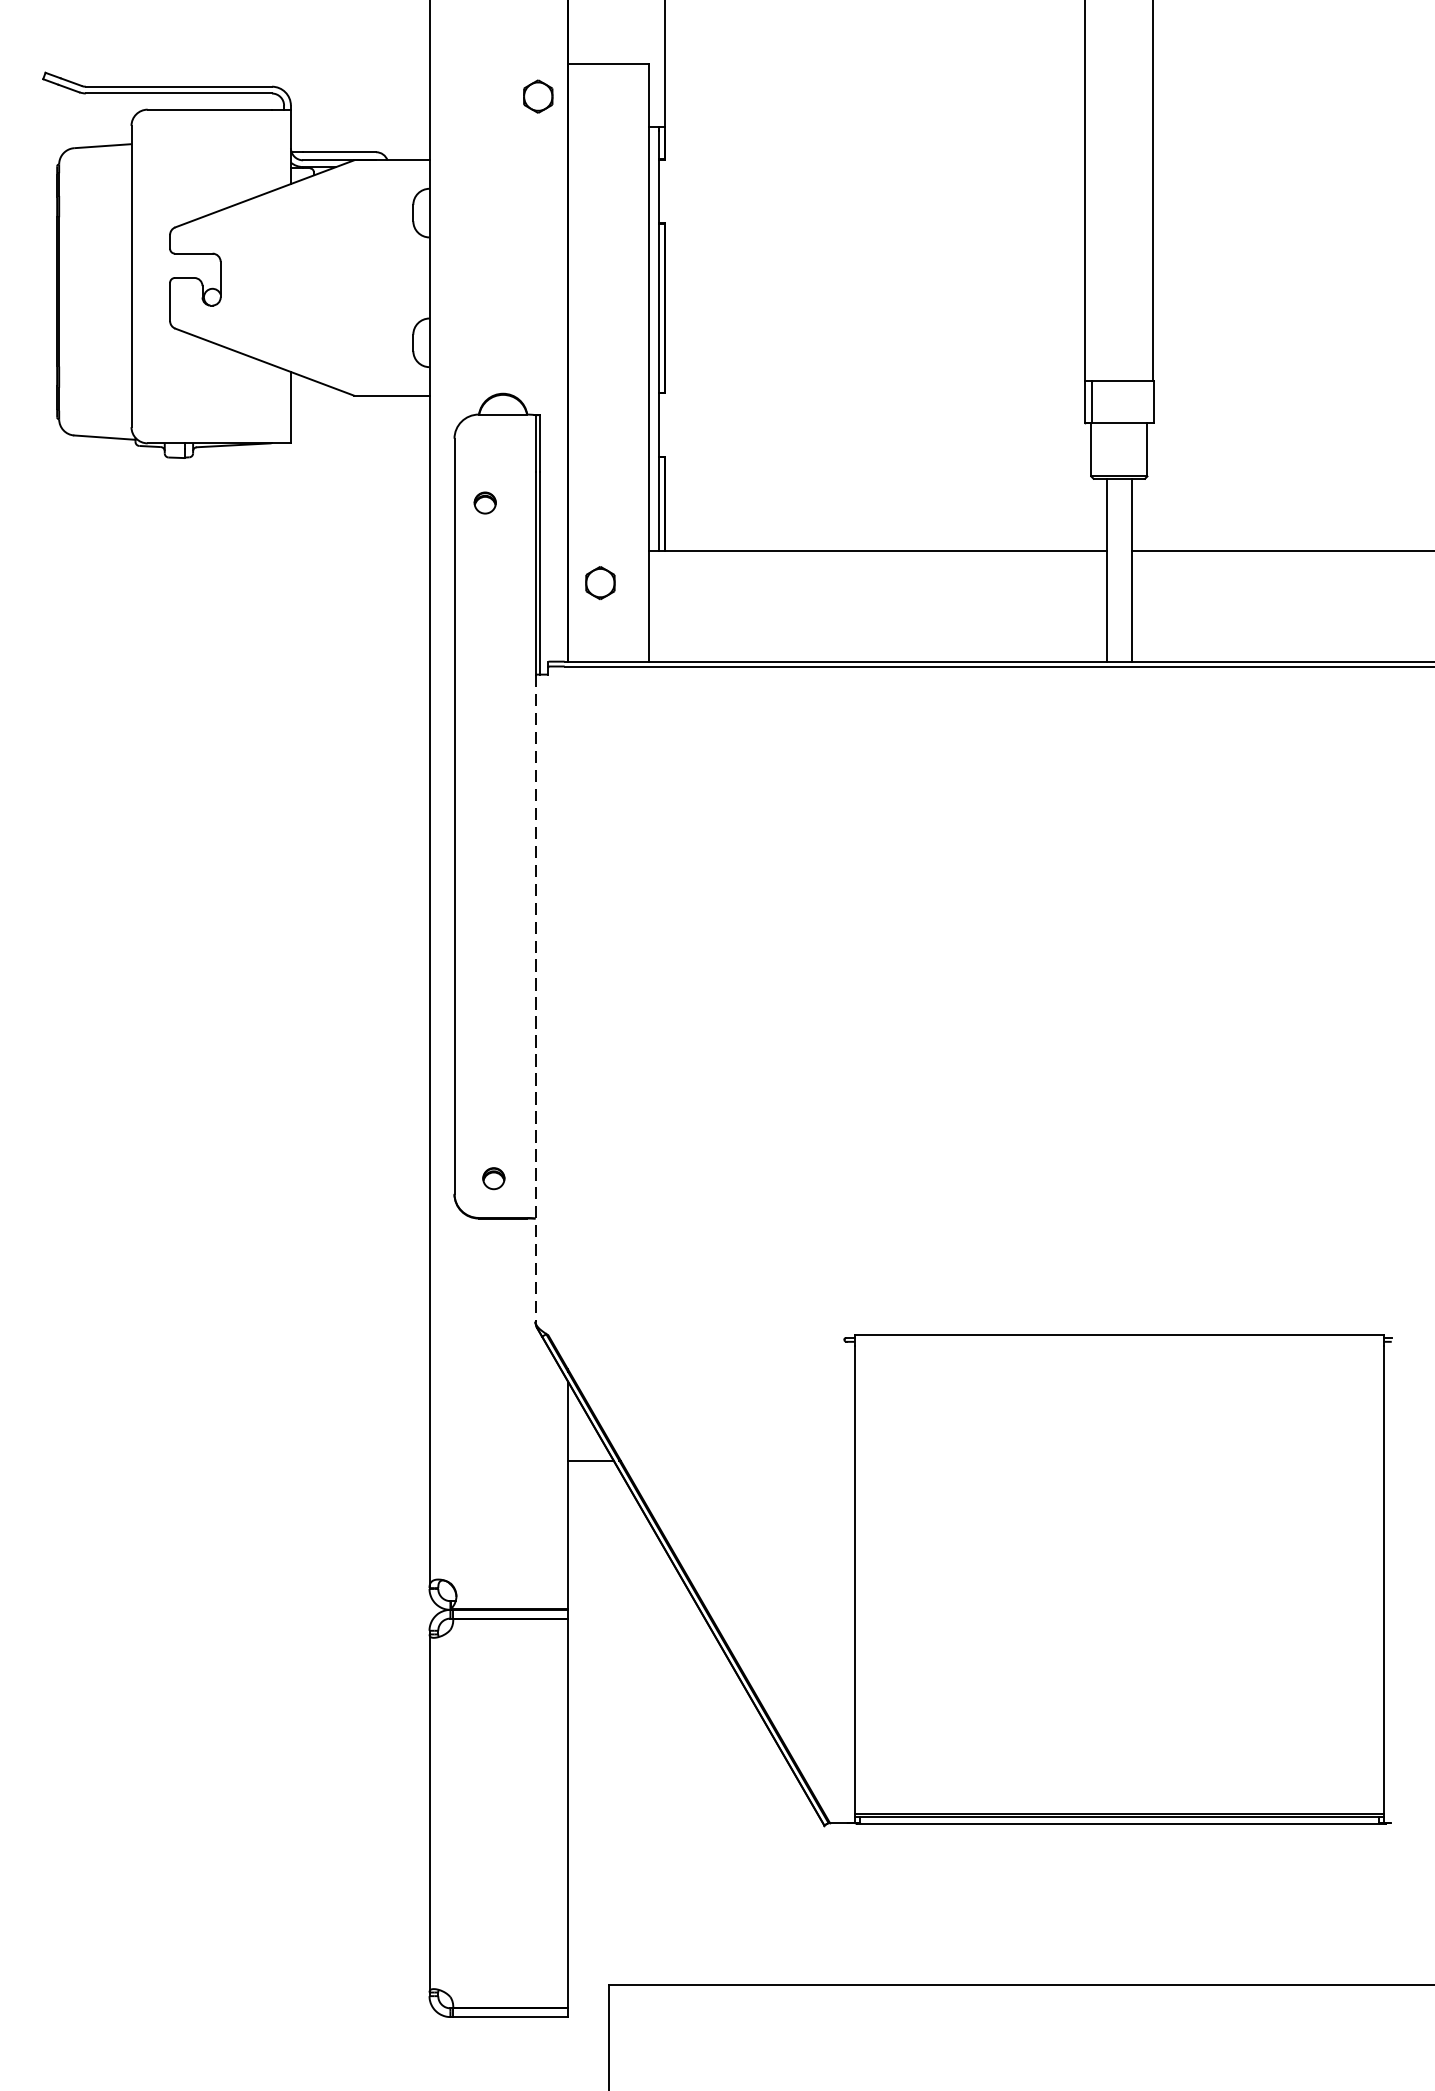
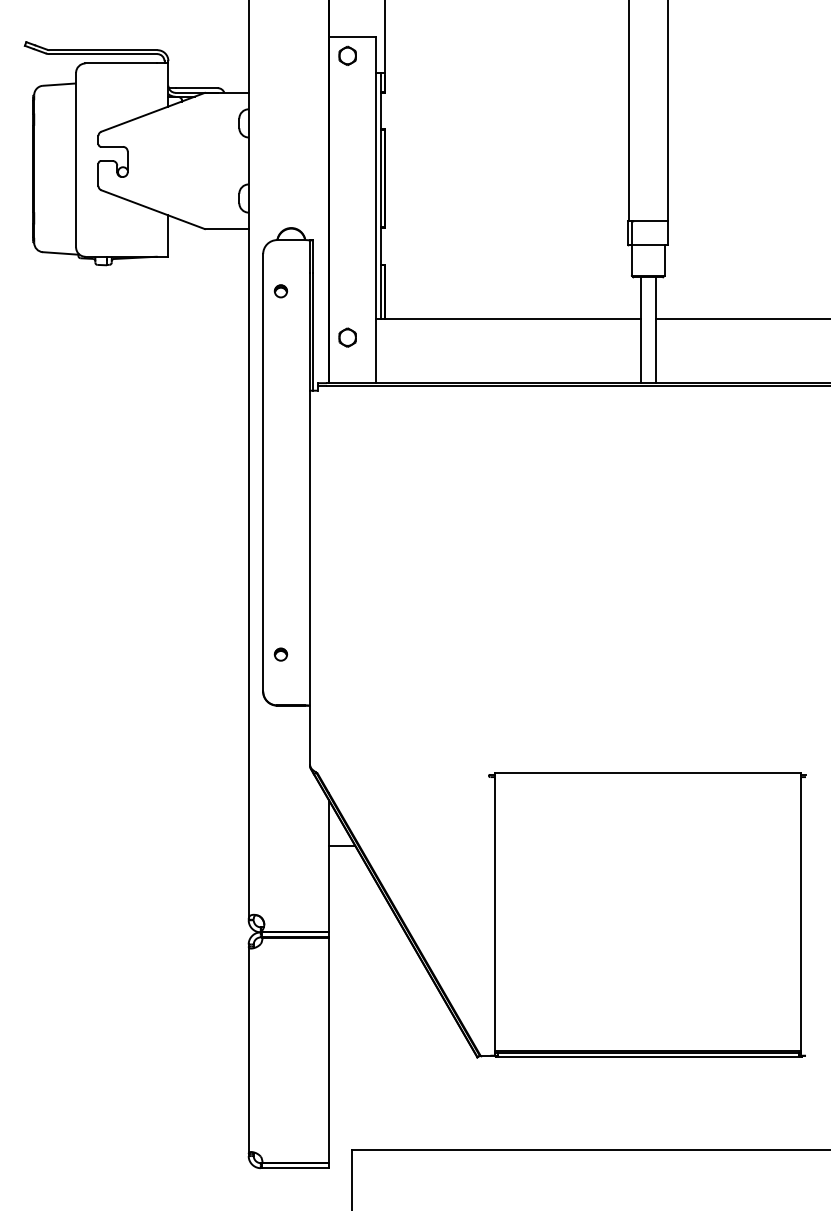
part: (537, 95) -> (347, 55), moved
line: (536, 998) -> (310, 578), dashed -> solid
part: (493, 1178) -> (280, 654), moved

